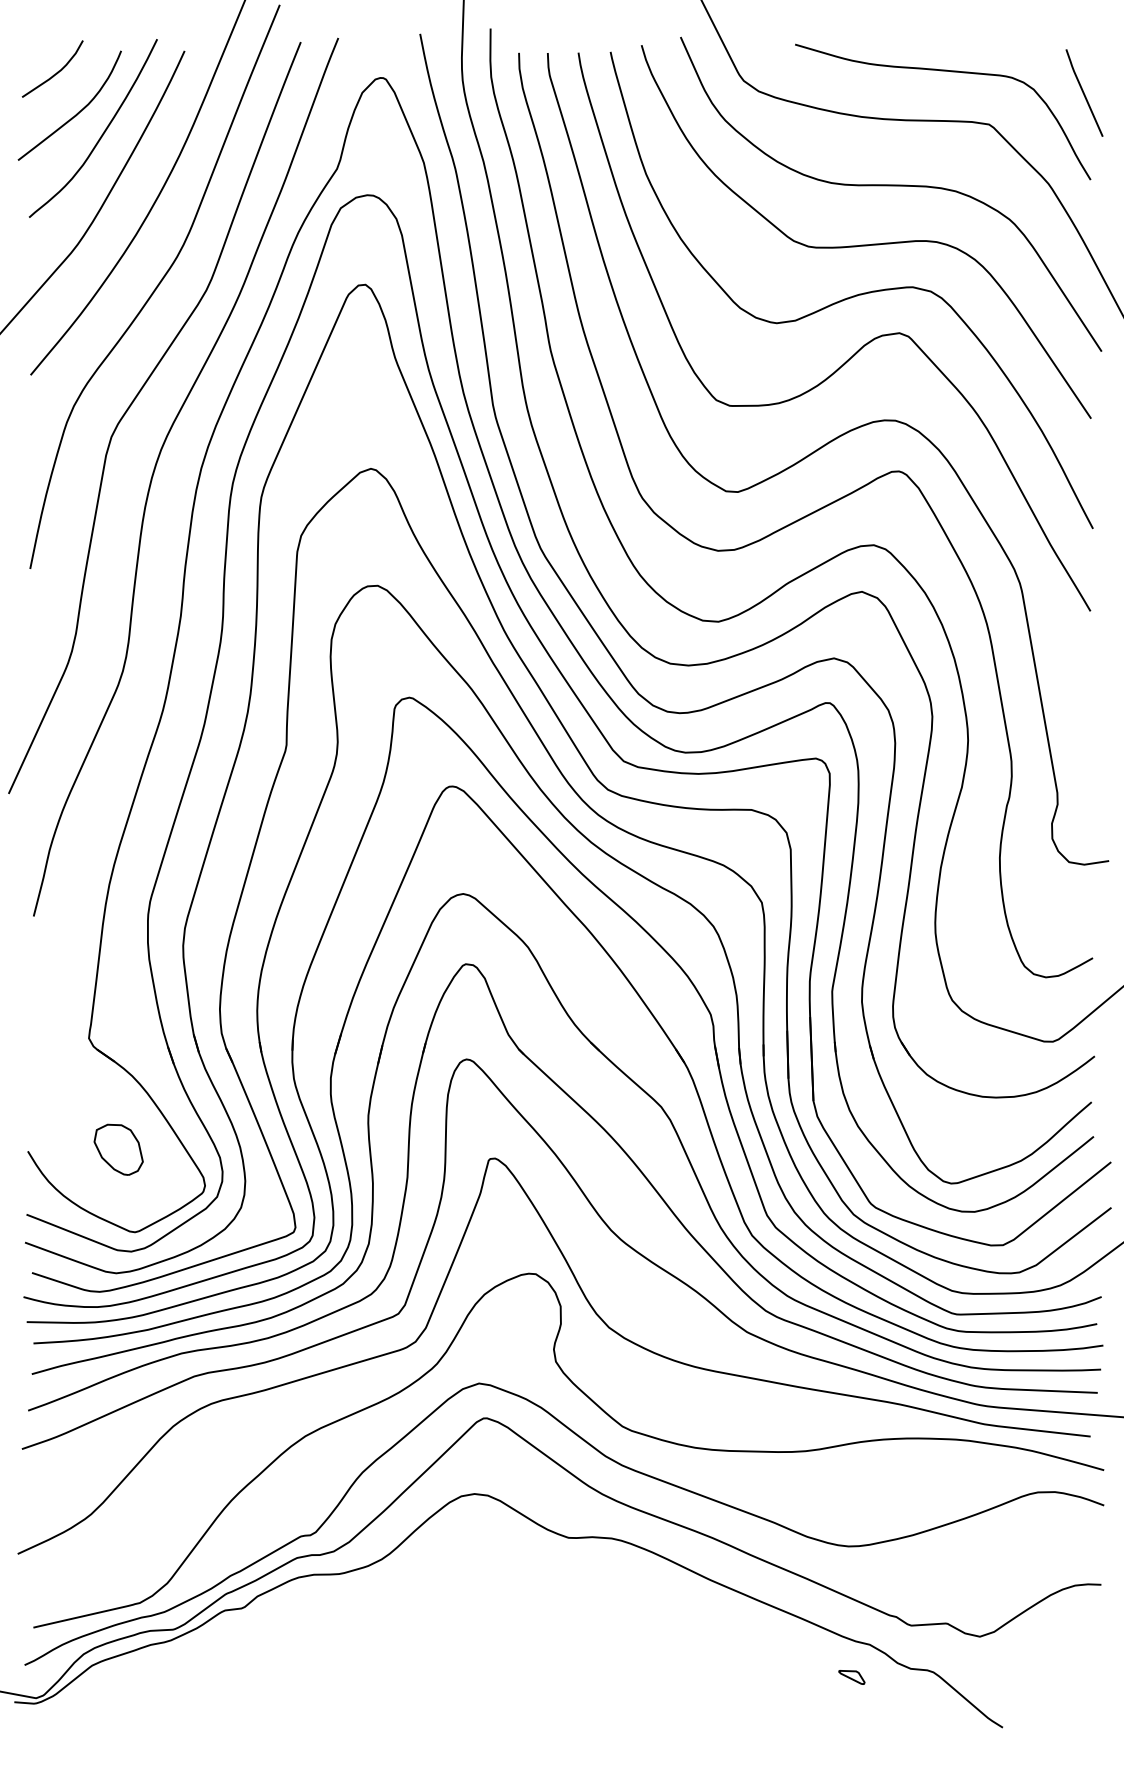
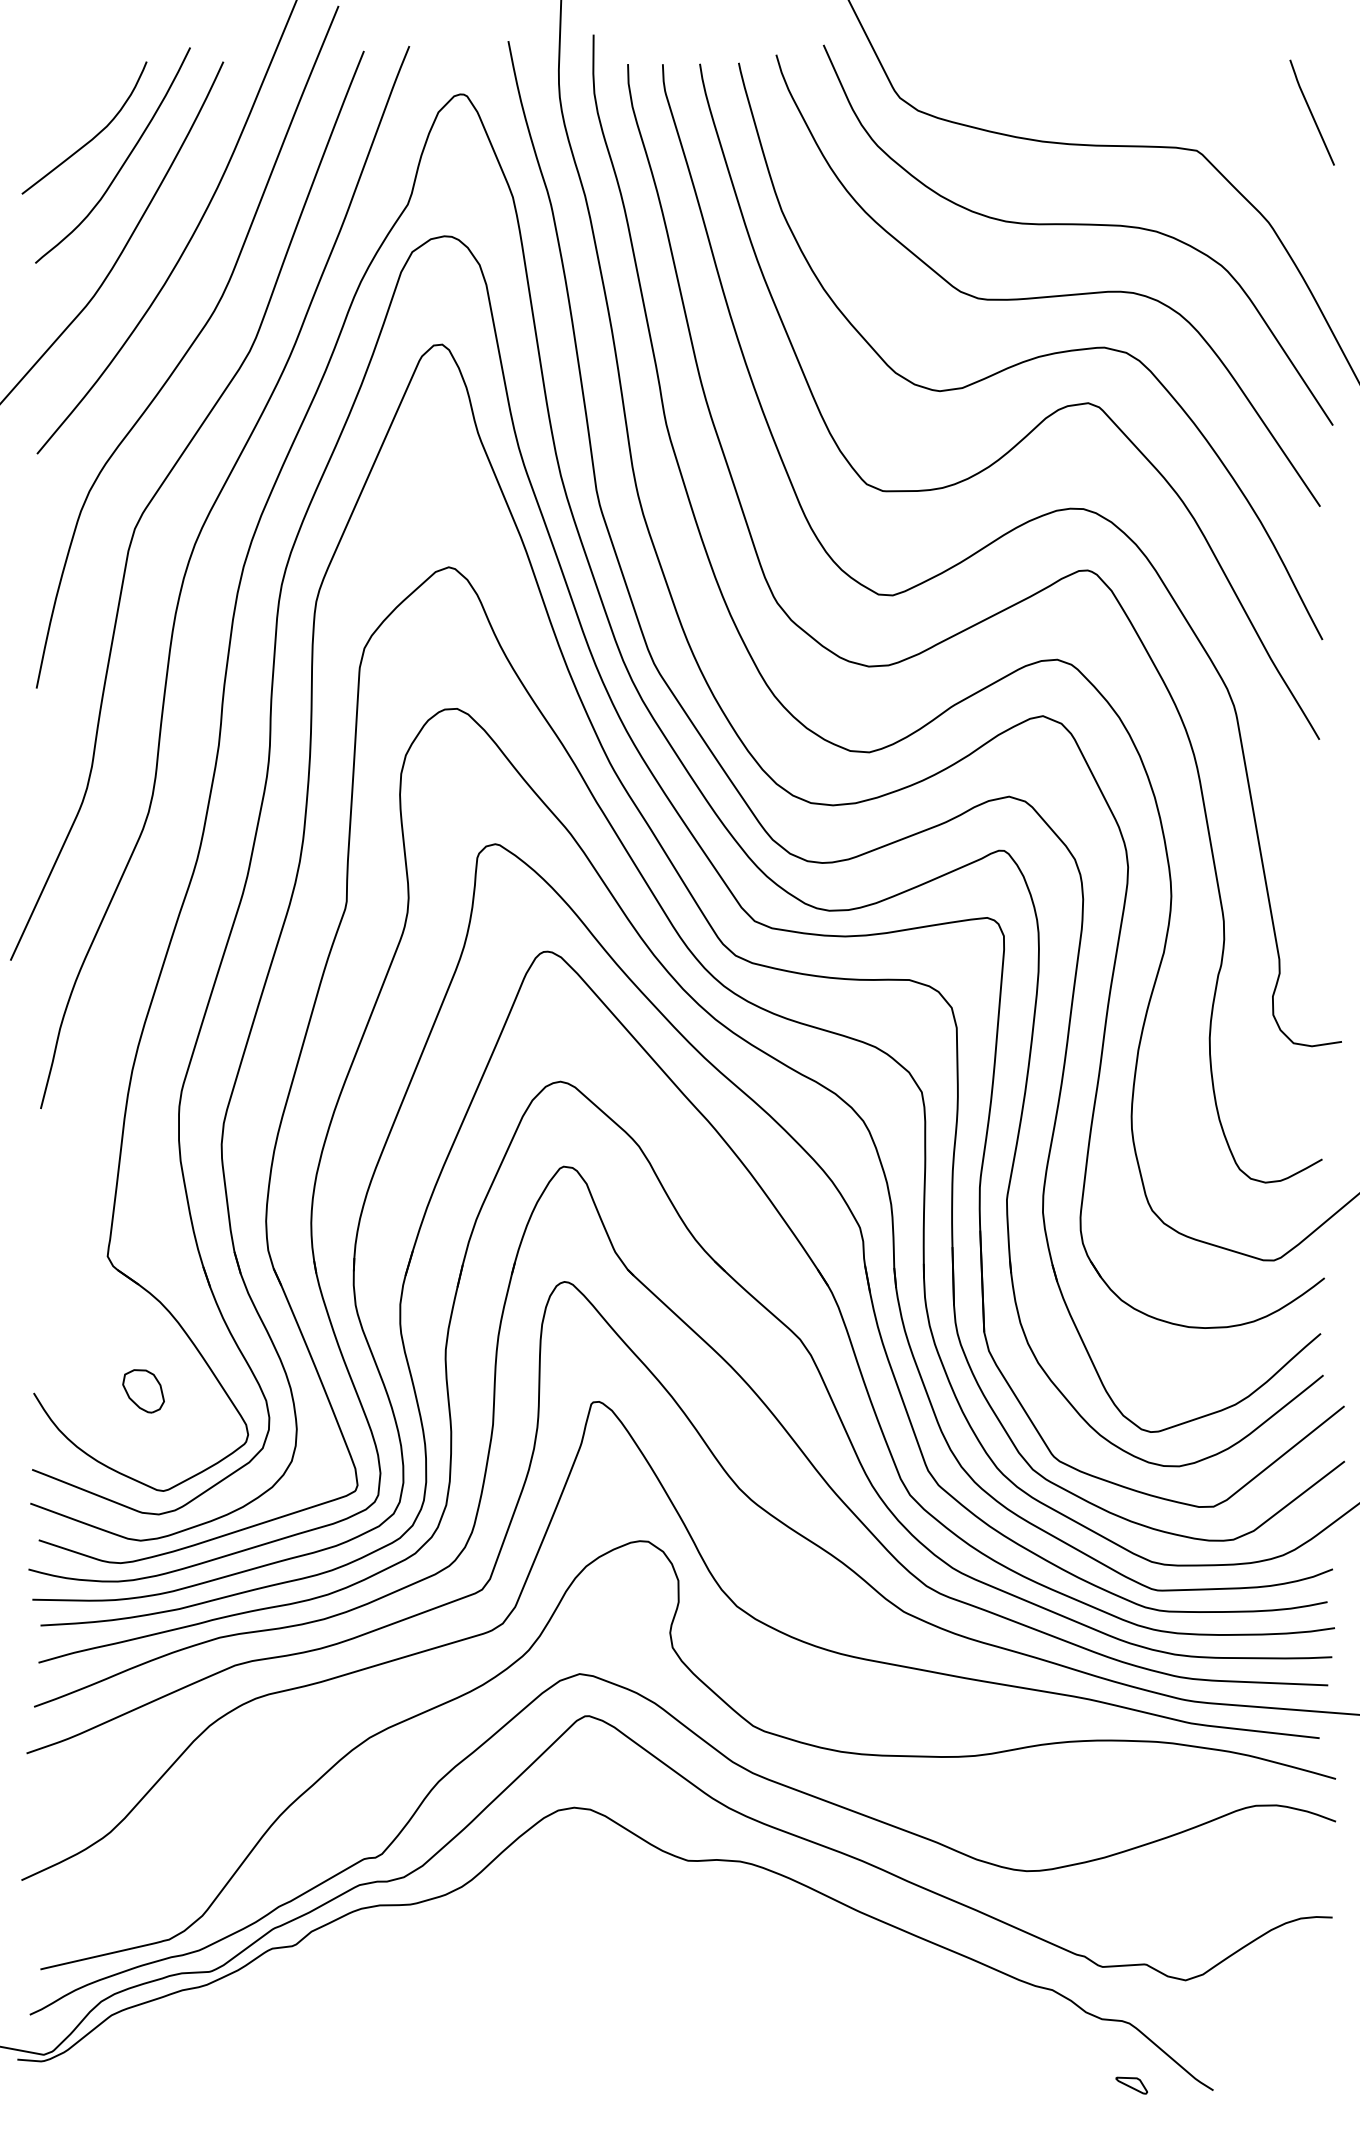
curve: (950, 72) -> (1150, 87), removed
curve: (55, 73) -> (67, 88), removed
part: (118, 1150) -> (143, 1391), size x0.7
part: (851, 1677) -> (1131, 2085), moved

